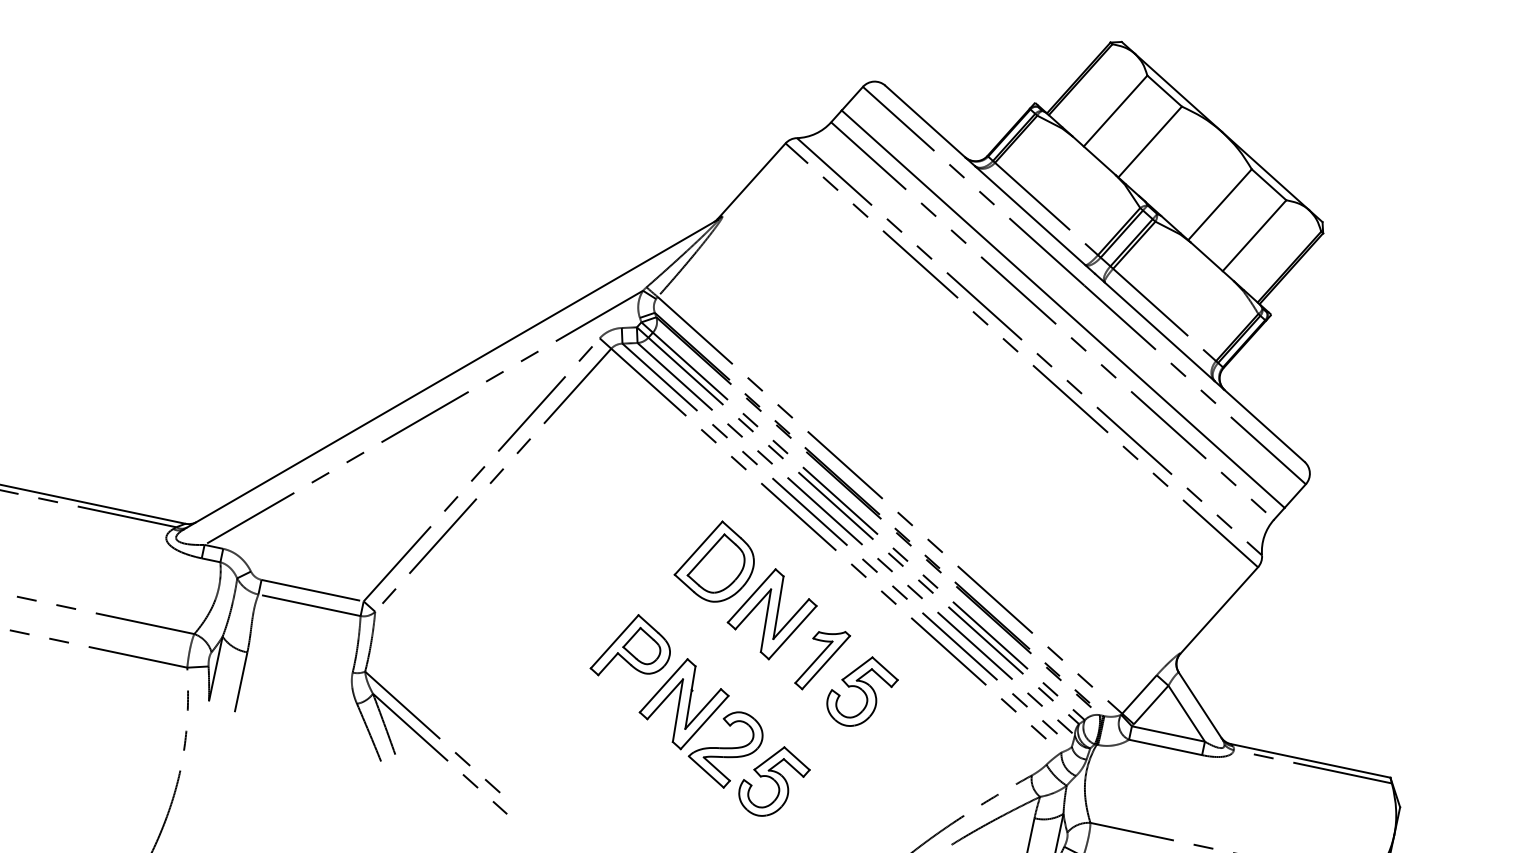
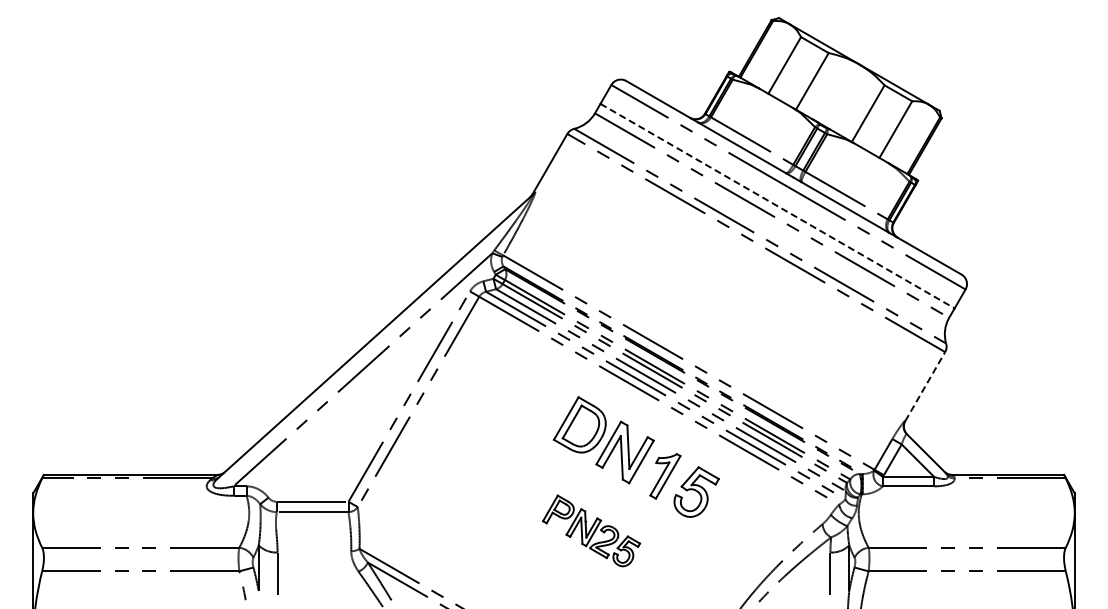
line: (1064, 309) -> (778, 206), solid -> dashed
line: (1219, 610) -> (925, 386), solid -> dashed
part: (700, 715) -> (591, 530), size x0.6

